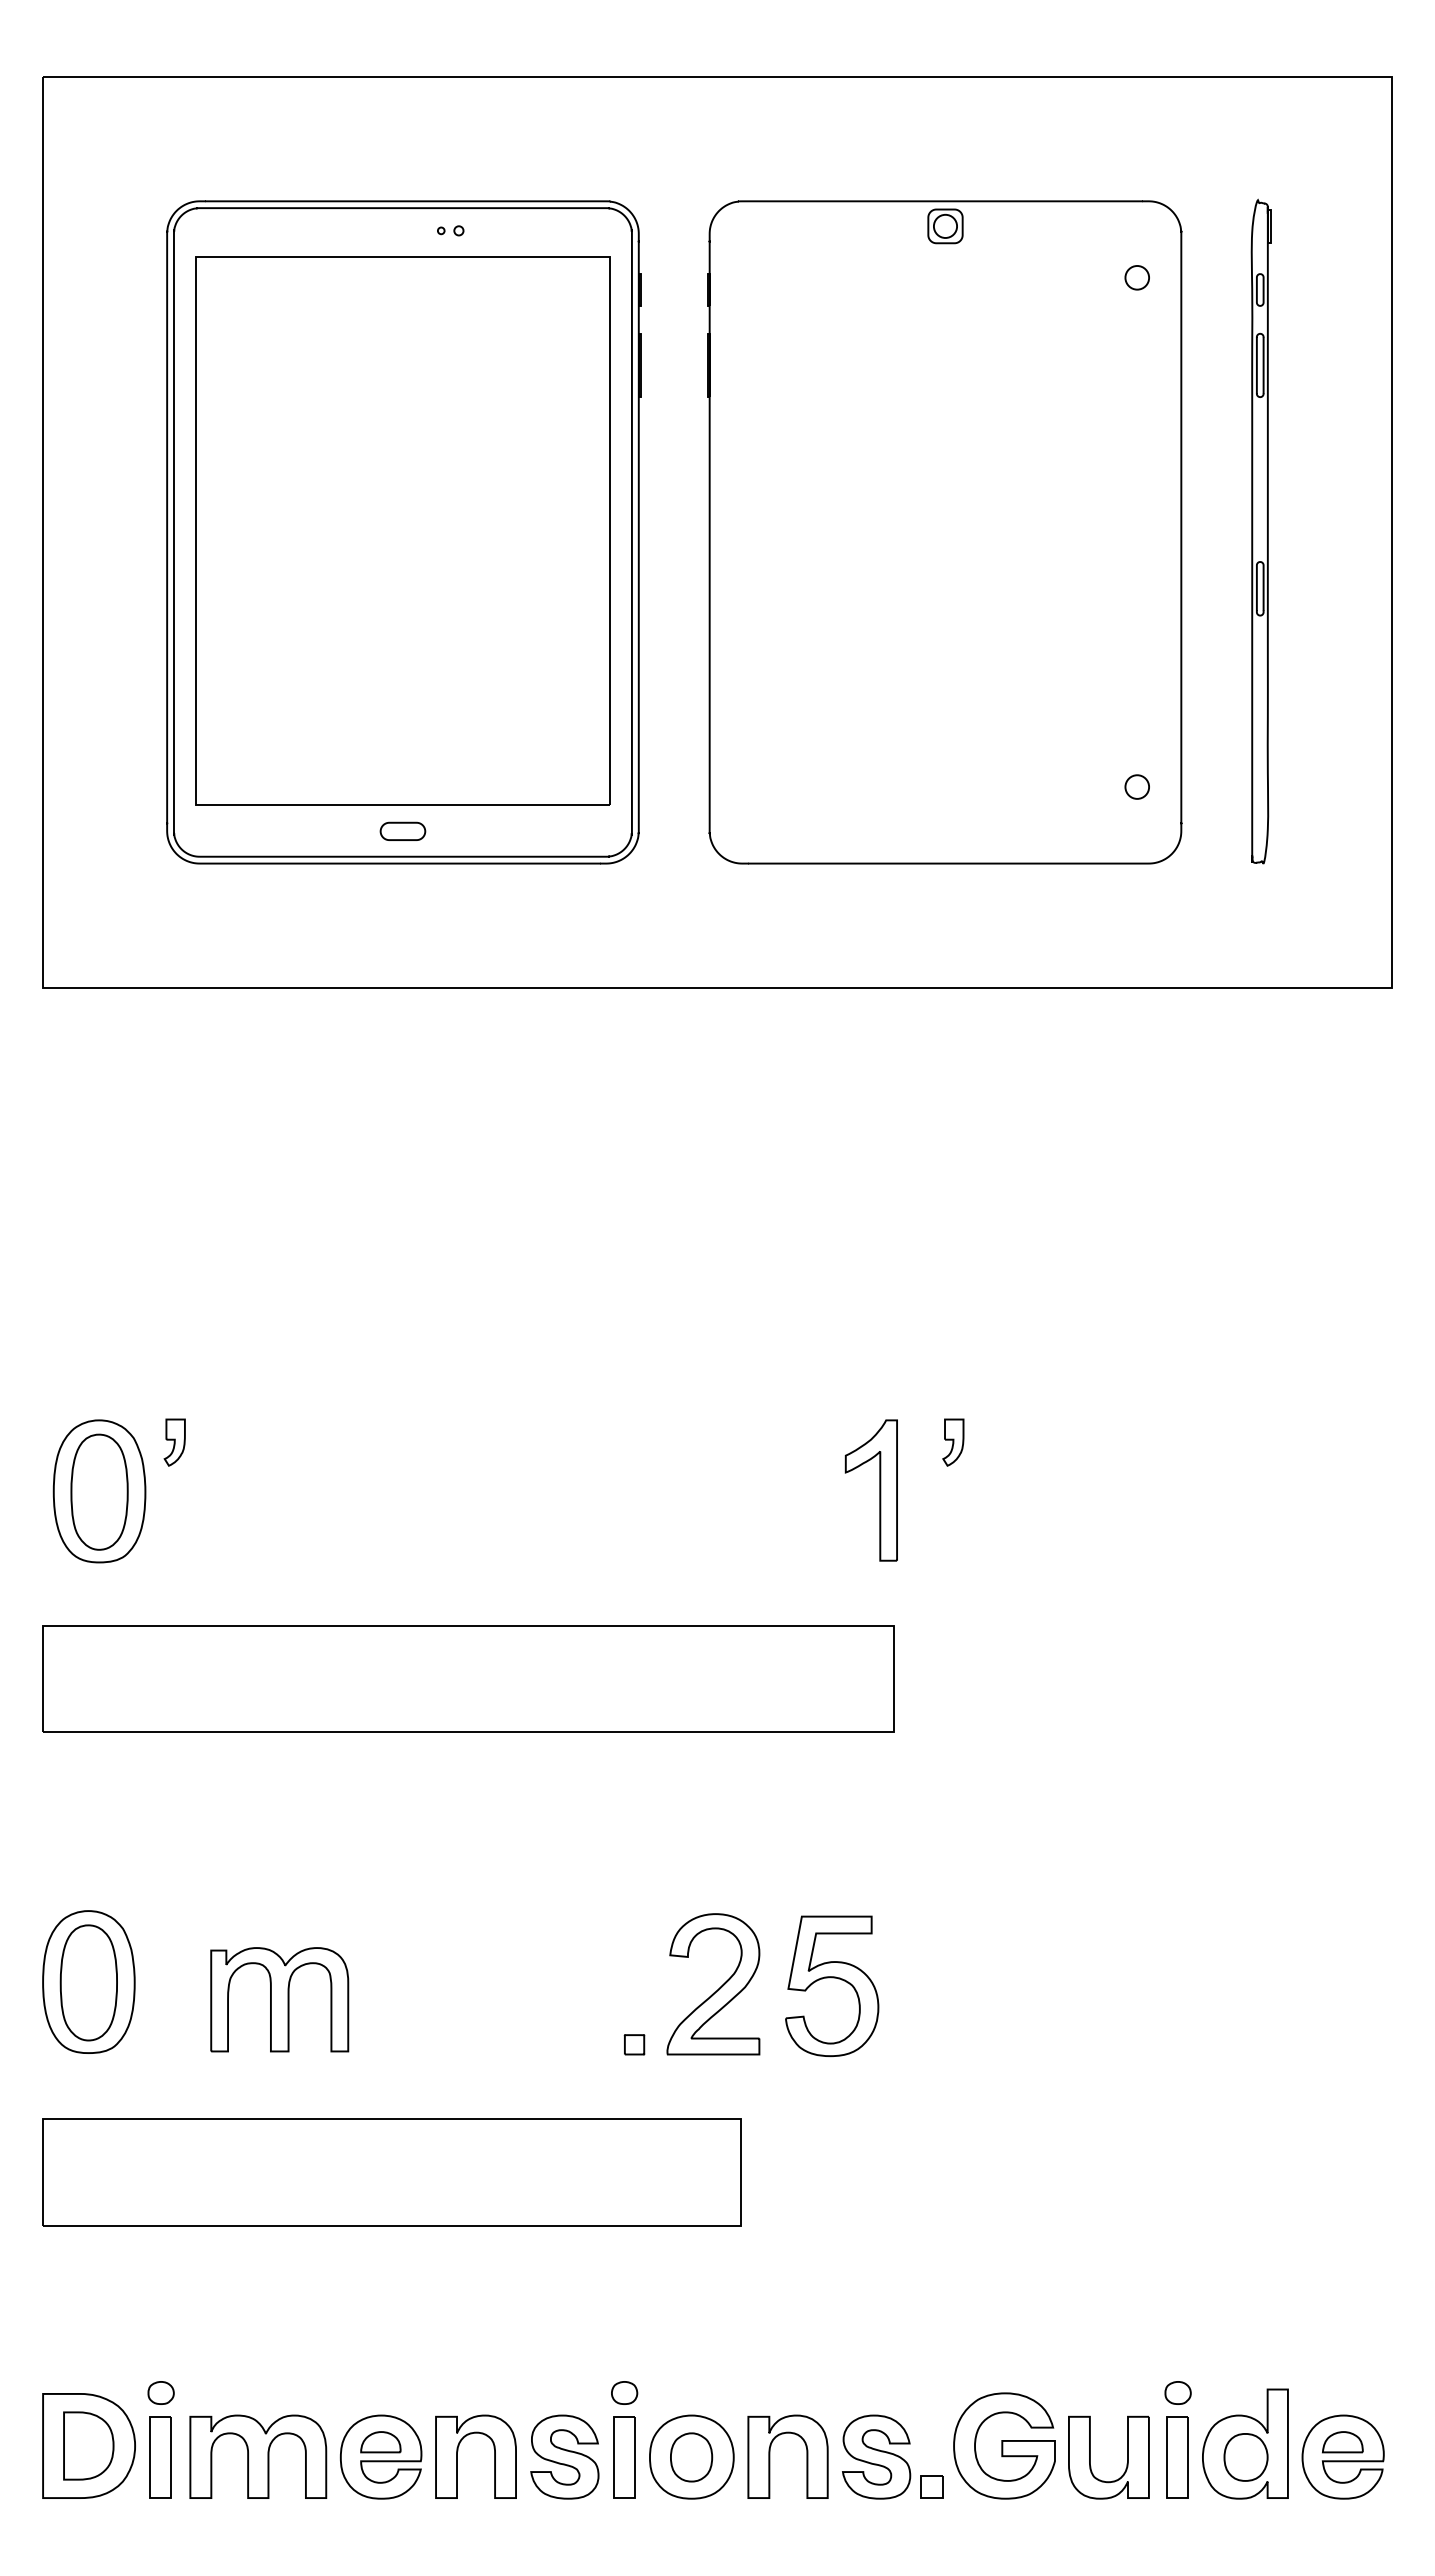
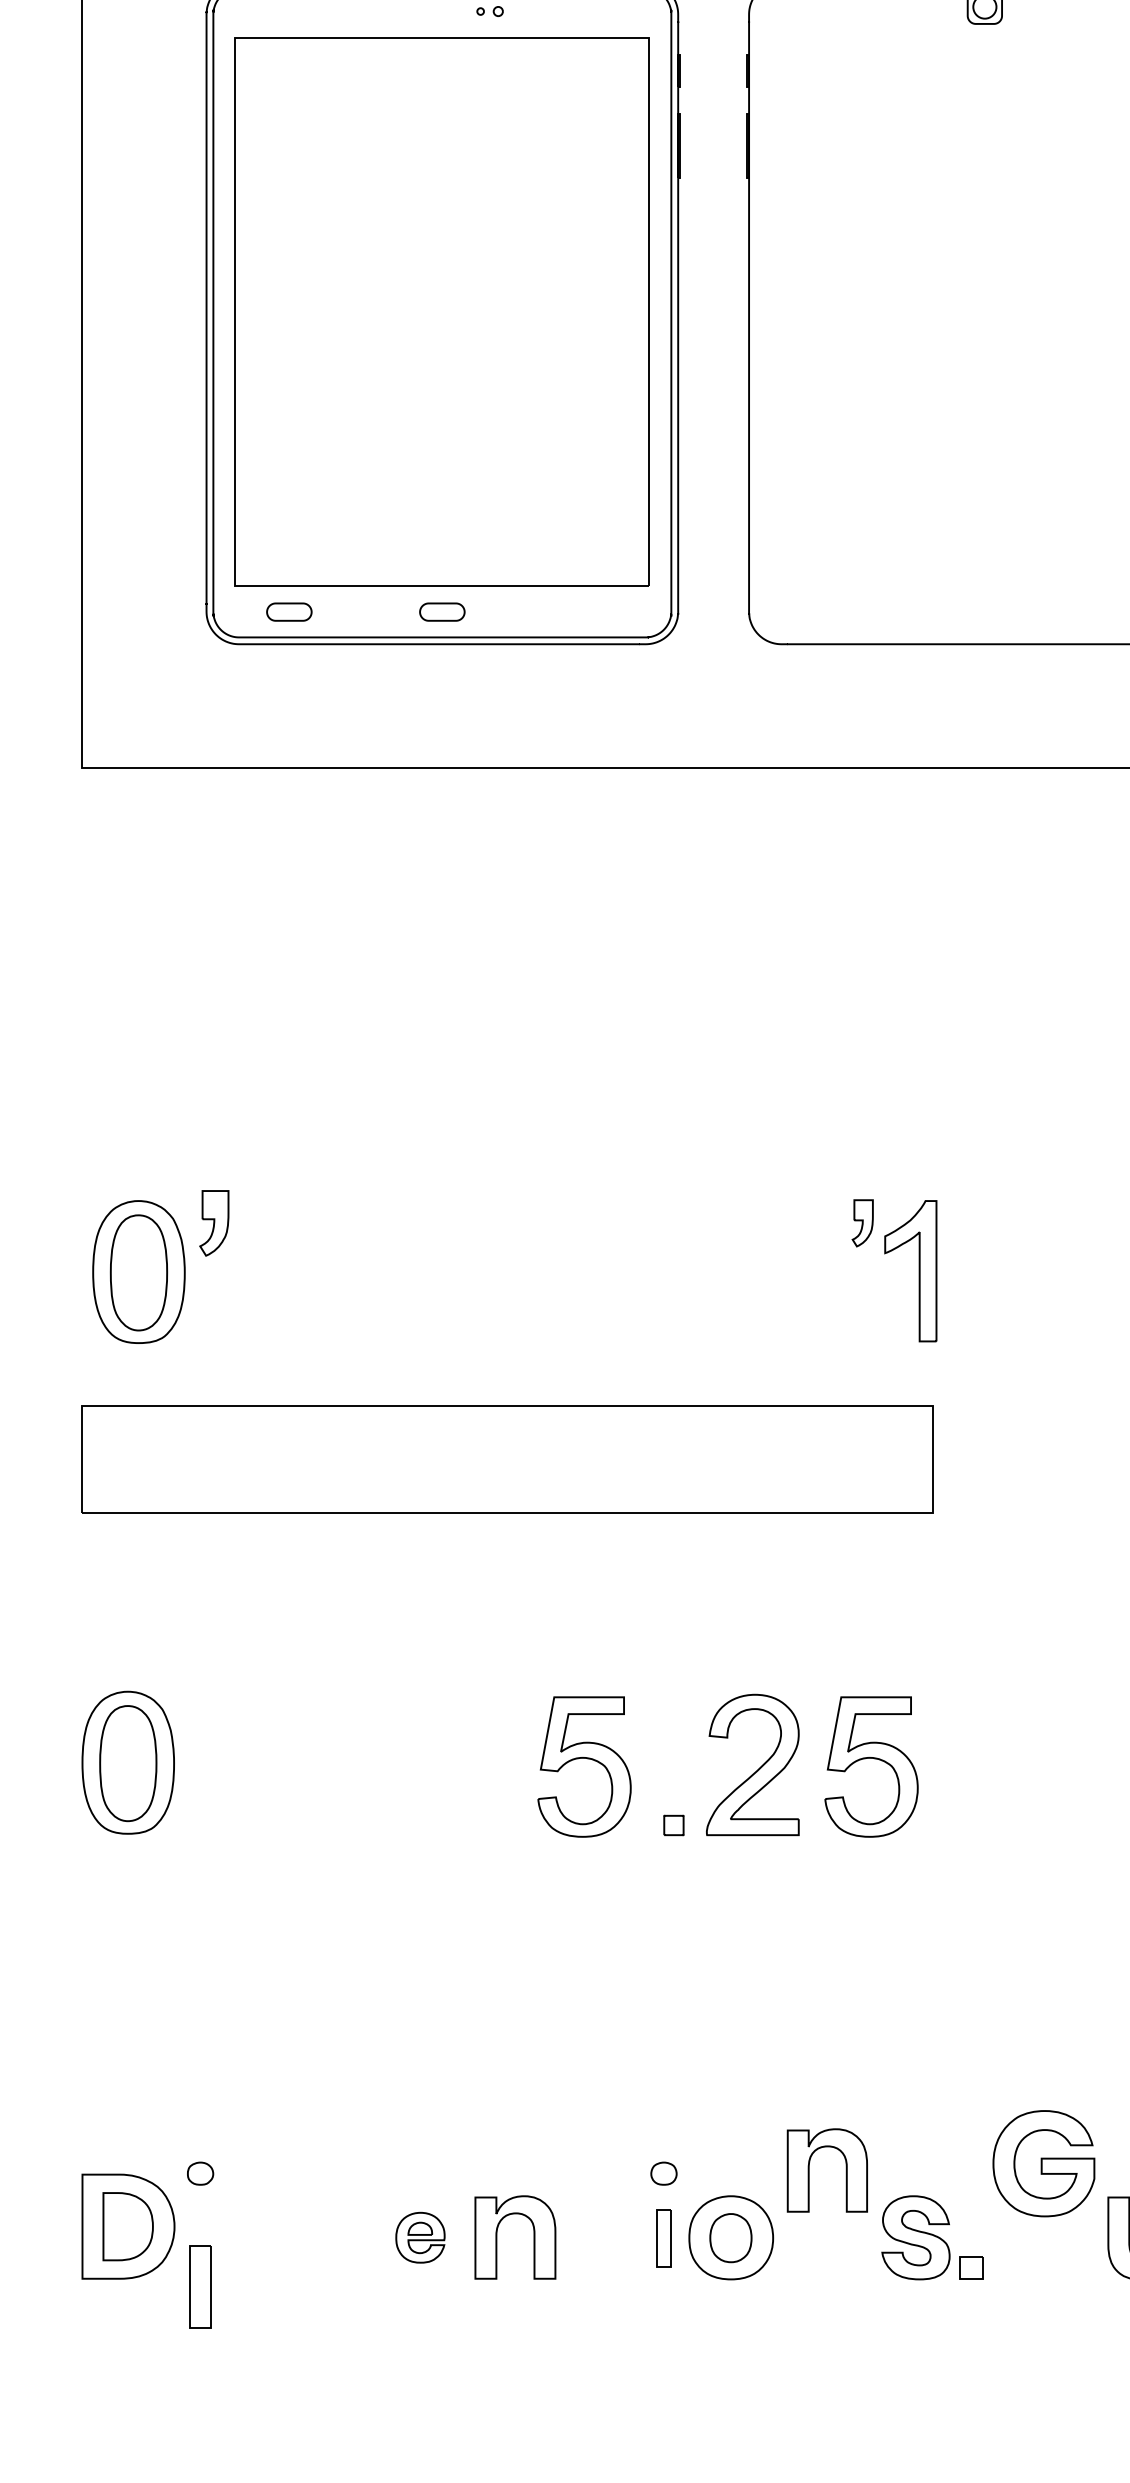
part: (249, 830) -> (288, 611), added
part: (174, 1442) -> (213, 1223), size x1.4
part: (953, 1442) -> (862, 1223), moved
part: (545, 1978) -> (584, 1759), added
part: (279, 1999) -> (318, 1780), removed
part: (391, 2172) -> (430, 1953), removed
part: (1004, 2445) -> (1043, 2163), moved
part: (258, 2456) -> (297, 2237), removed
part: (380, 2456) -> (419, 2237), size x0.6
part: (564, 2456) -> (603, 2237), removed
part: (770, 2456) -> (809, 2170), moved
part: (160, 2457) -> (199, 2287), moved
part: (624, 2457) -> (663, 2238), size x0.7

